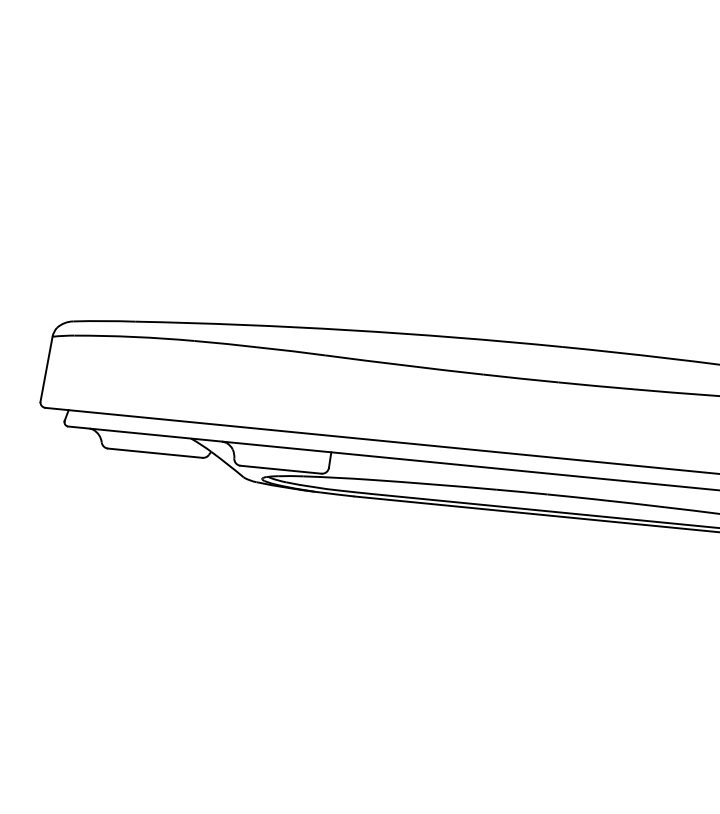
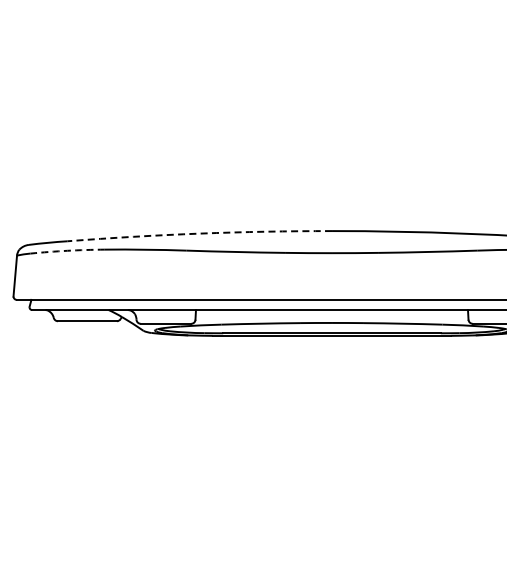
arc: (348, 329) -> (199, 233), solid -> dashed
arc: (134, 336) -> (67, 250), solid -> dashed

